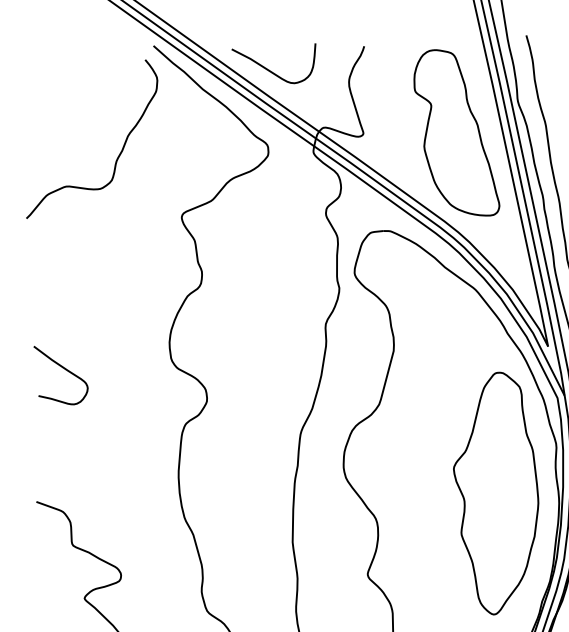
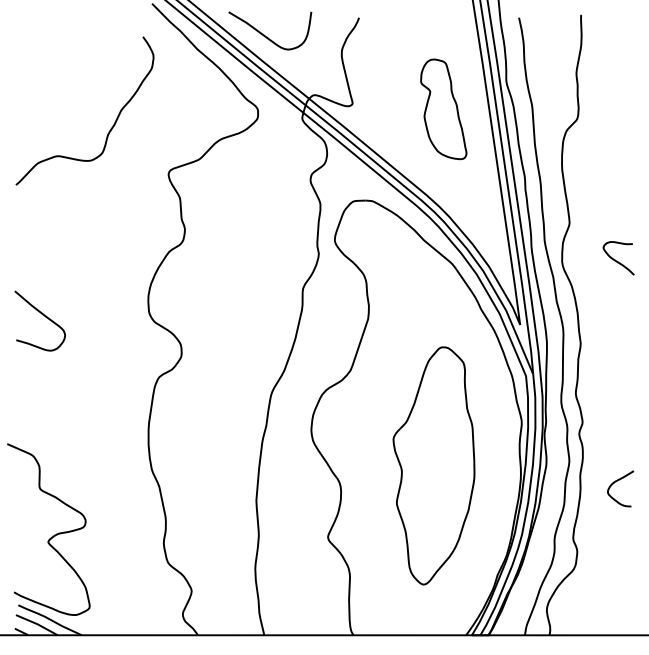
part: (455, 133) -> (443, 109), size x0.6
curve: (118, 154) -> (110, 128), moved
part: (496, 493) -> (433, 465), moved

